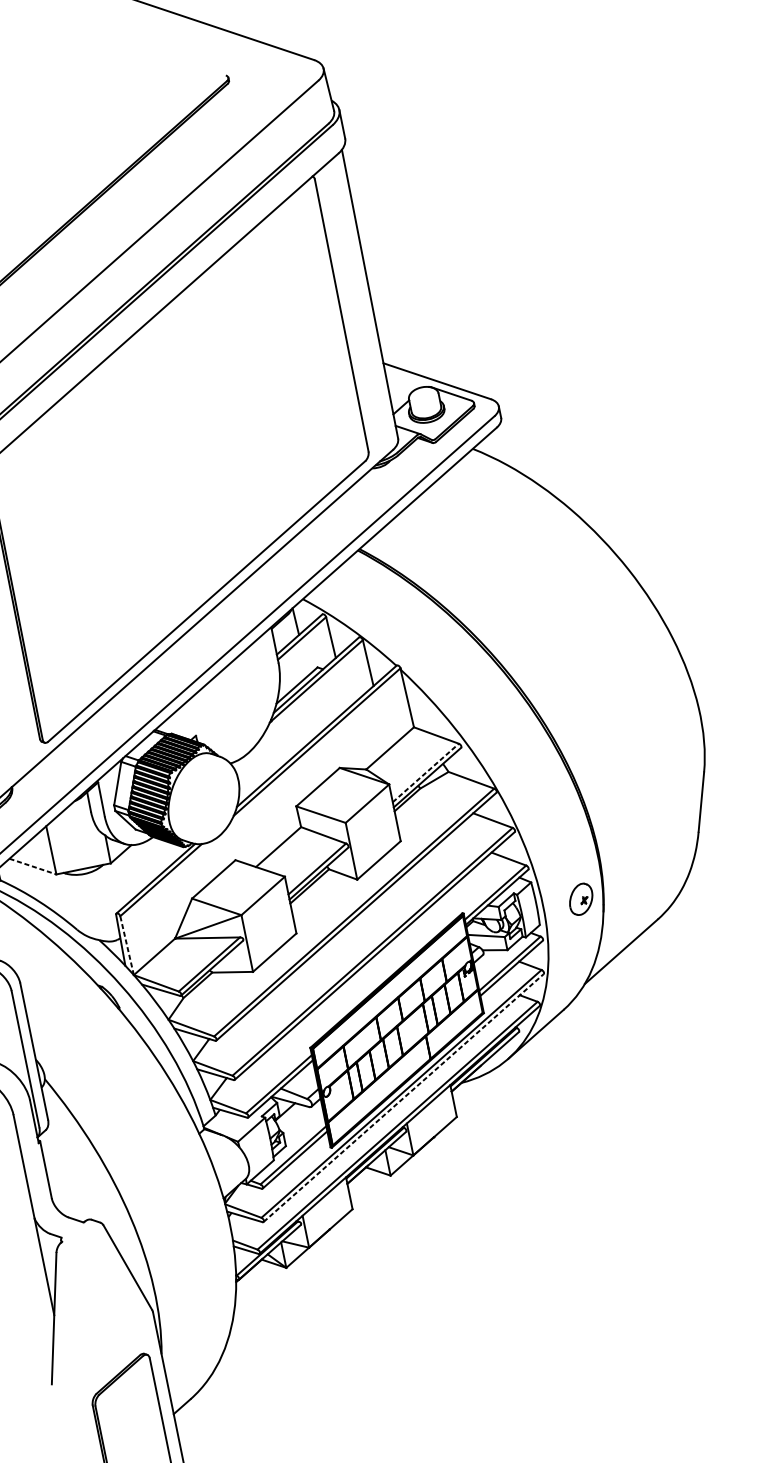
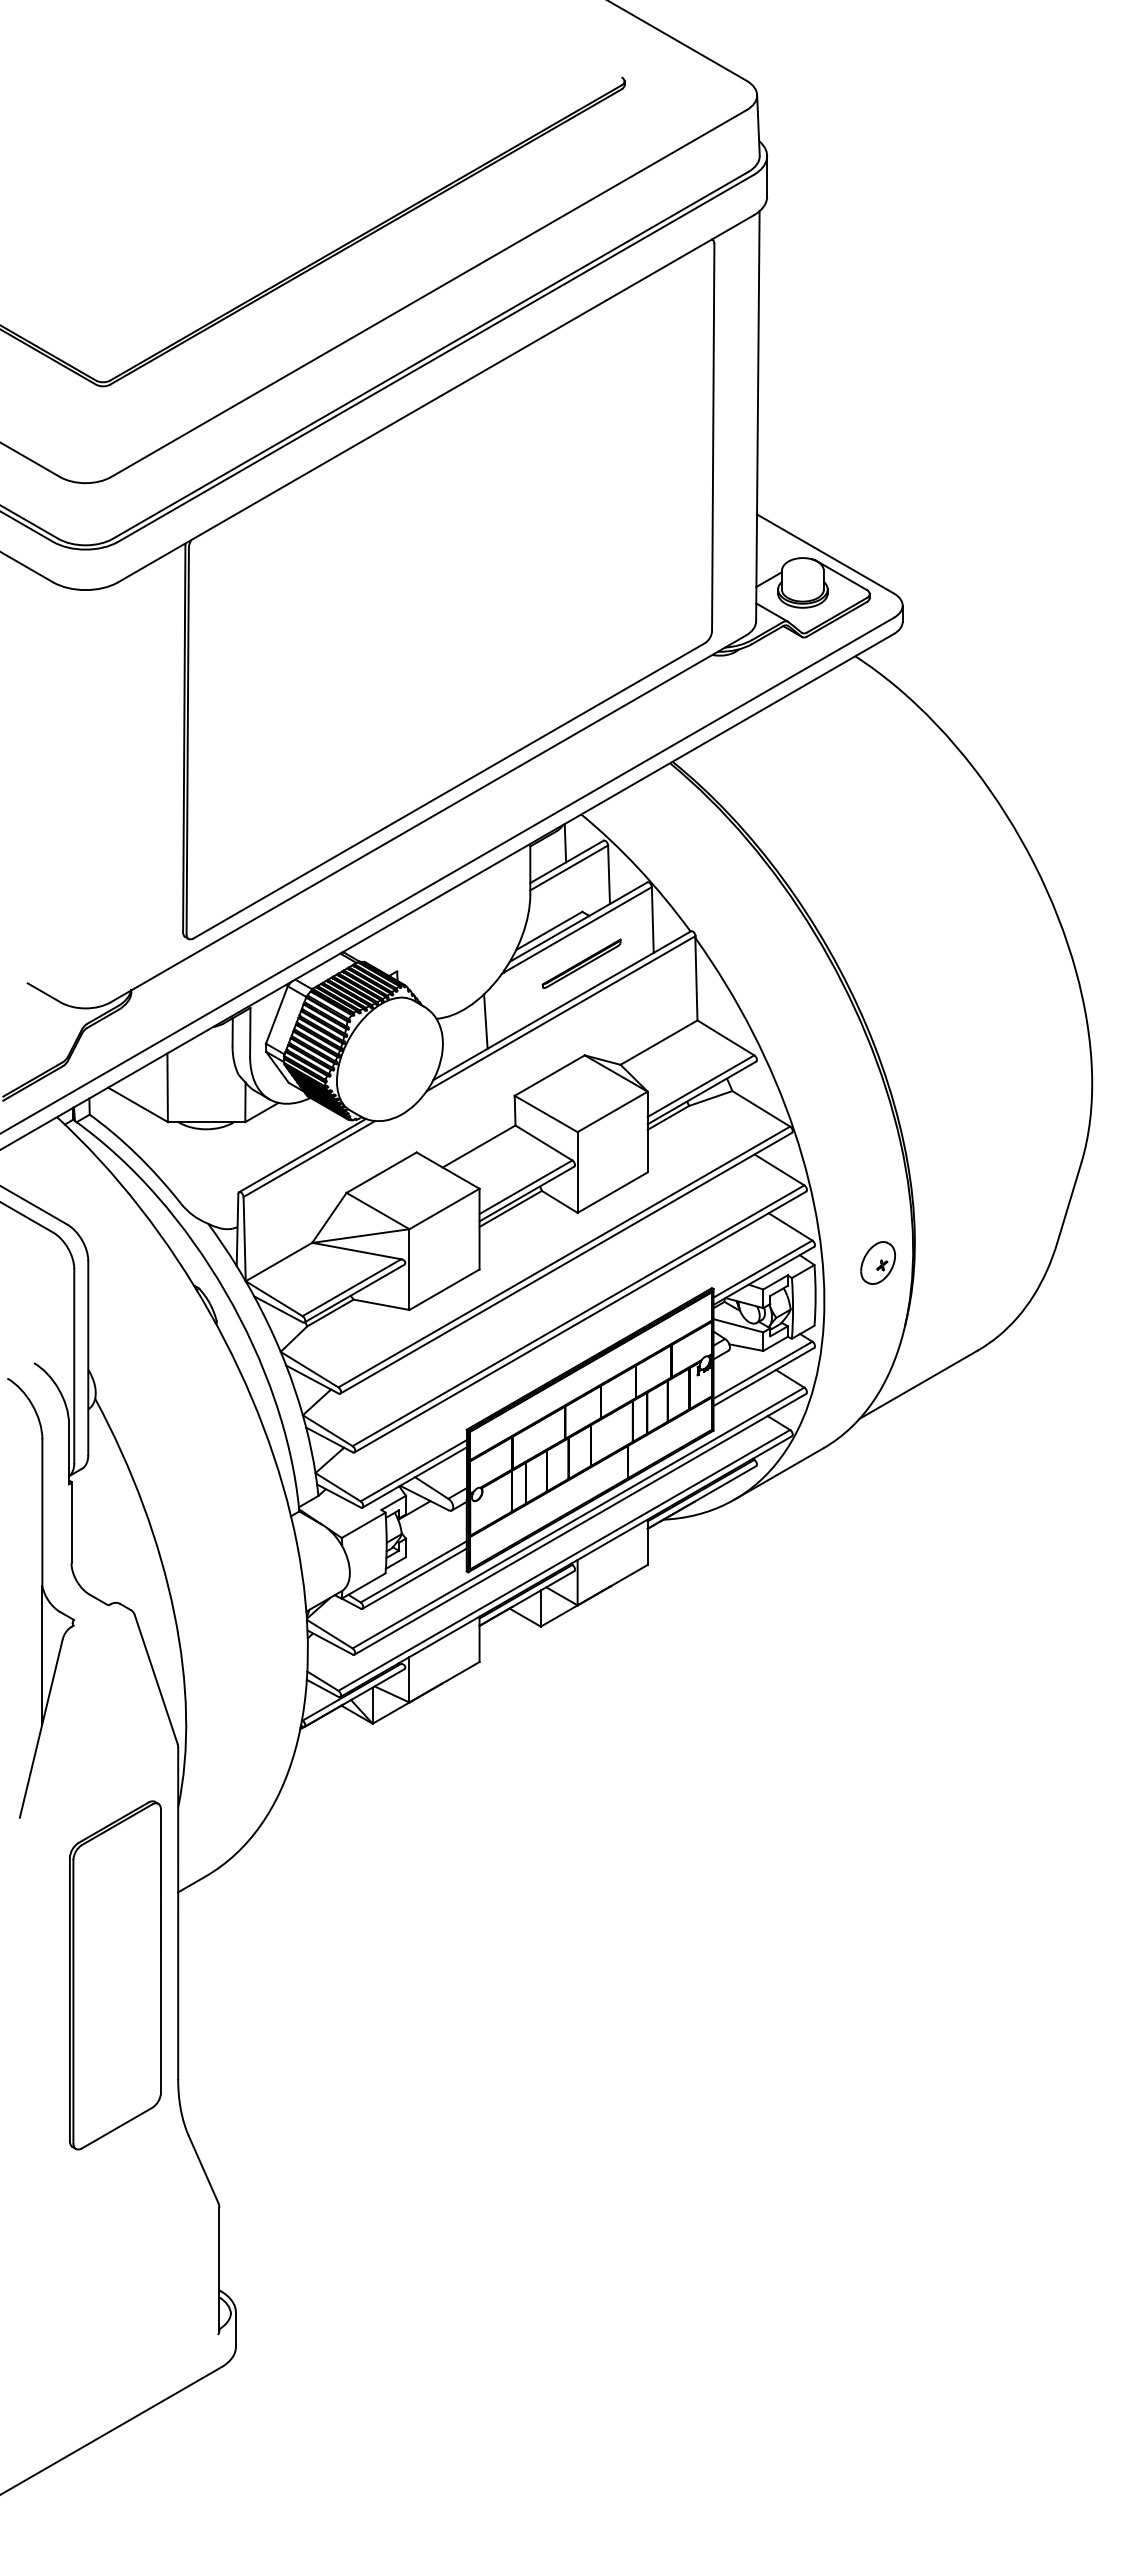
part: (324, 703) -> (581, 963), added
line: (265, 758) -> (485, 1021), added
line: (426, 773) -> (701, 1086), dashed -> solid
line: (33, 866) -> (138, 1105), dashed -> solid
part: (580, 899) -> (877, 1262), moved
line: (126, 945) -> (244, 1238), dashed -> solid
line: (403, 1098) -> (580, 1524), dashed -> solid

